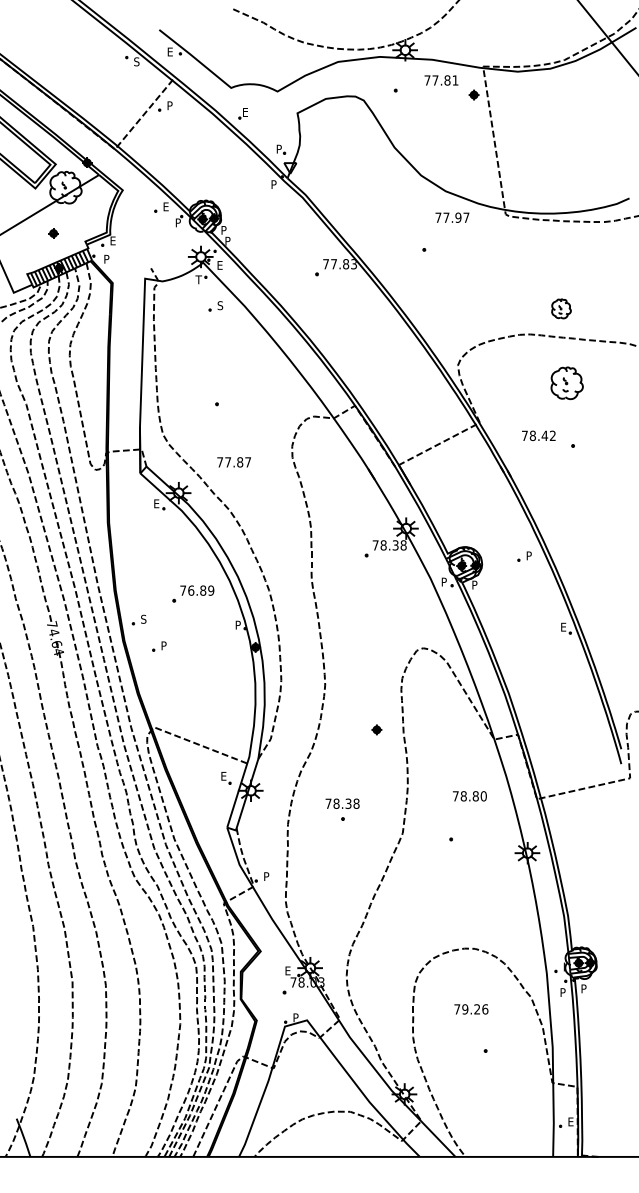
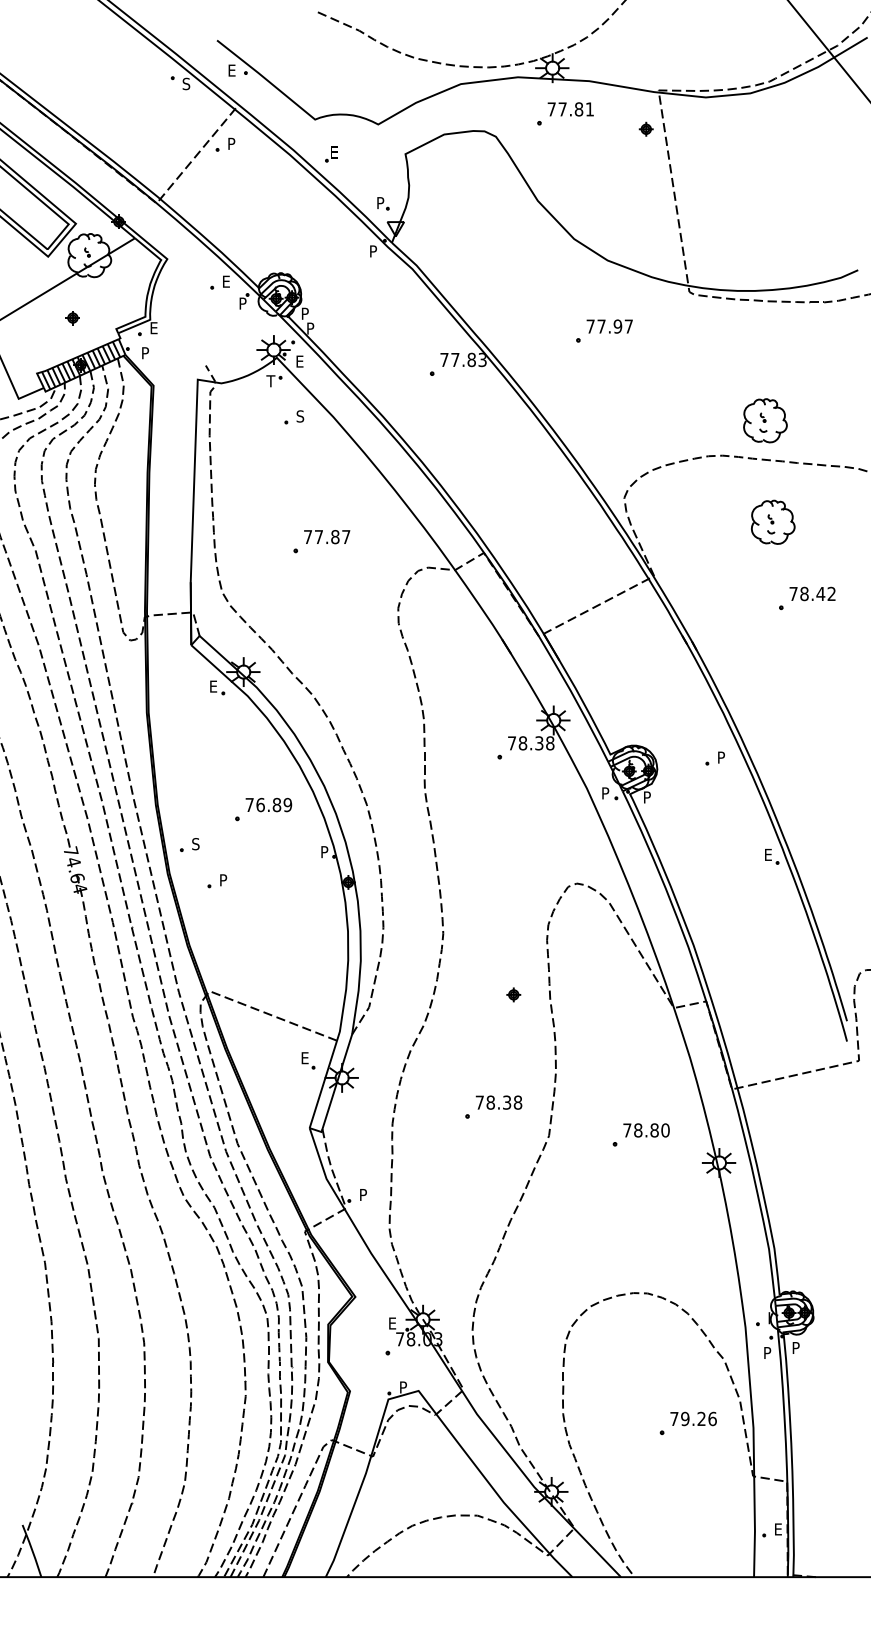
text: (441, 80) -> (570, 109), moved
text: (452, 217) -> (609, 326), moved
part: (561, 308) -> (765, 420), size x1.67
text: (538, 435) -> (812, 593), moved
text: (234, 462) -> (327, 537), moved
text: (469, 796) -> (646, 1130), moved
text: (342, 803) -> (498, 1102), moved
text: (471, 1009) -> (693, 1418), moved

